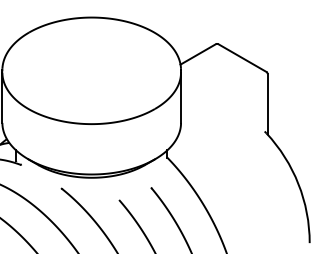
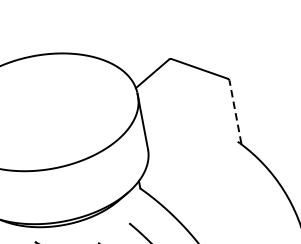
line: (267, 104) -> (235, 112), solid -> dashed

